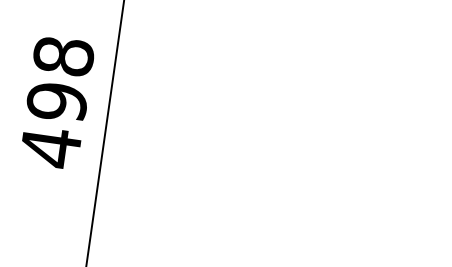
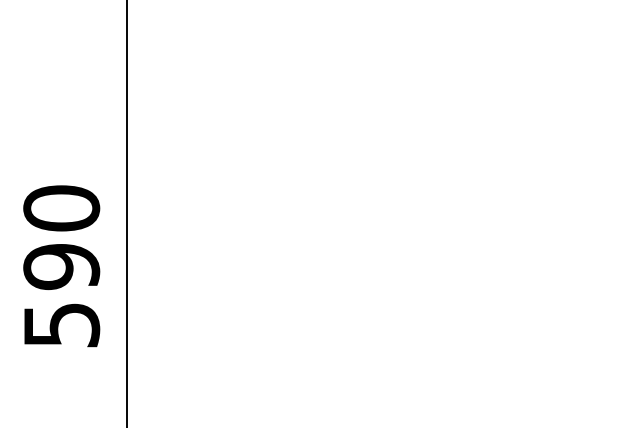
text: (56, 102) -> (61, 267), 498 -> 590

